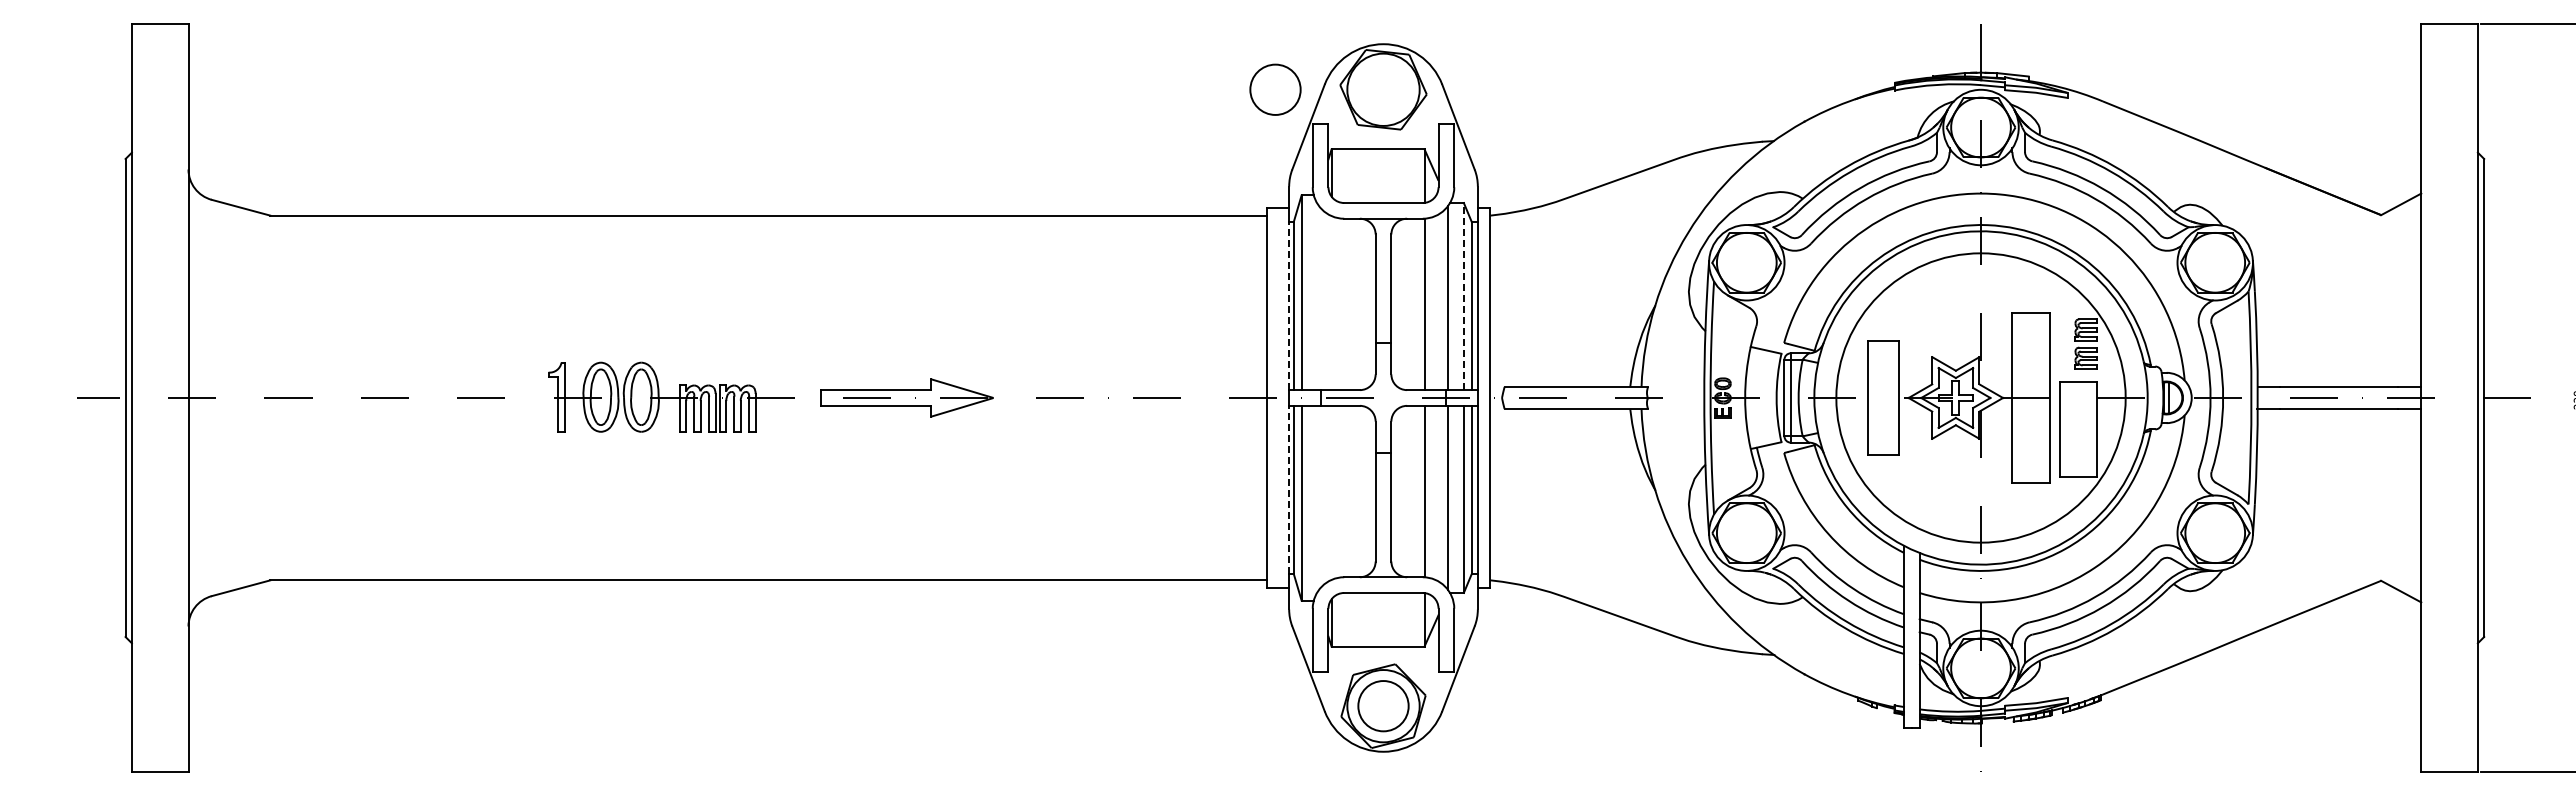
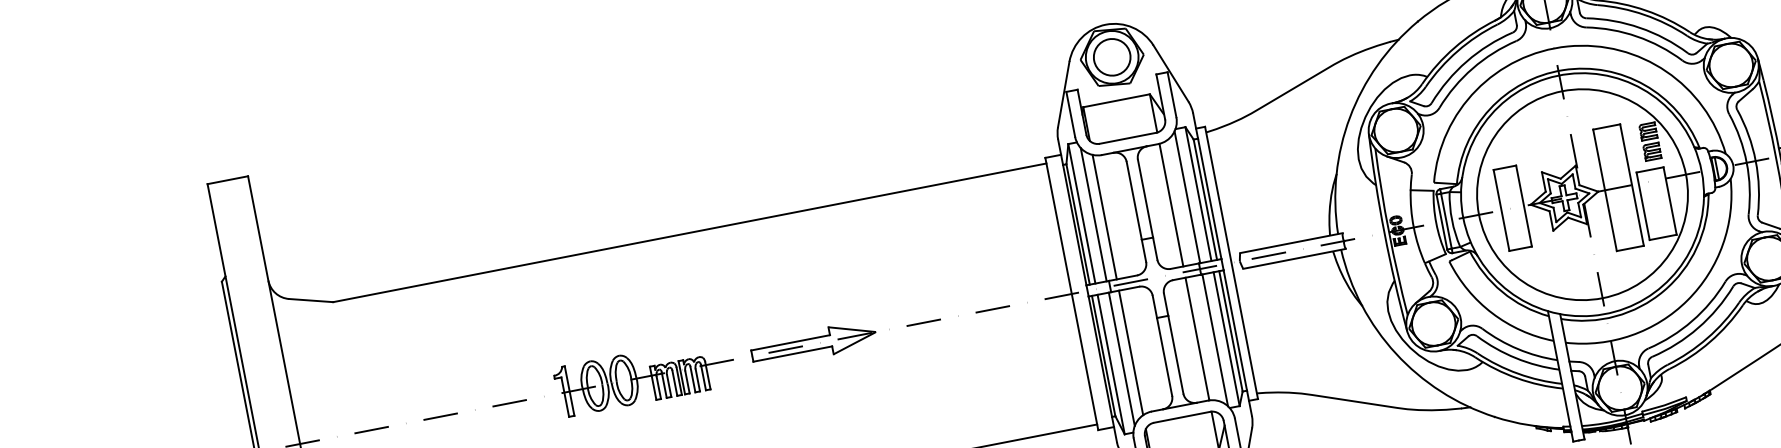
circle: (1275, 89) -> (1112, 57), moved
line: (1317, 296) -> (1093, 214), added
line: (1463, 296) -> (1198, 194), dashed -> solid
line: (1331, 303) -> (1104, 217), added
line: (1289, 305) -> (1074, 224), dashed -> solid
line: (1289, 489) -> (1100, 356), dashed -> solid
line: (1331, 492) -> (1130, 352), added
line: (1317, 498) -> (1121, 358), added

